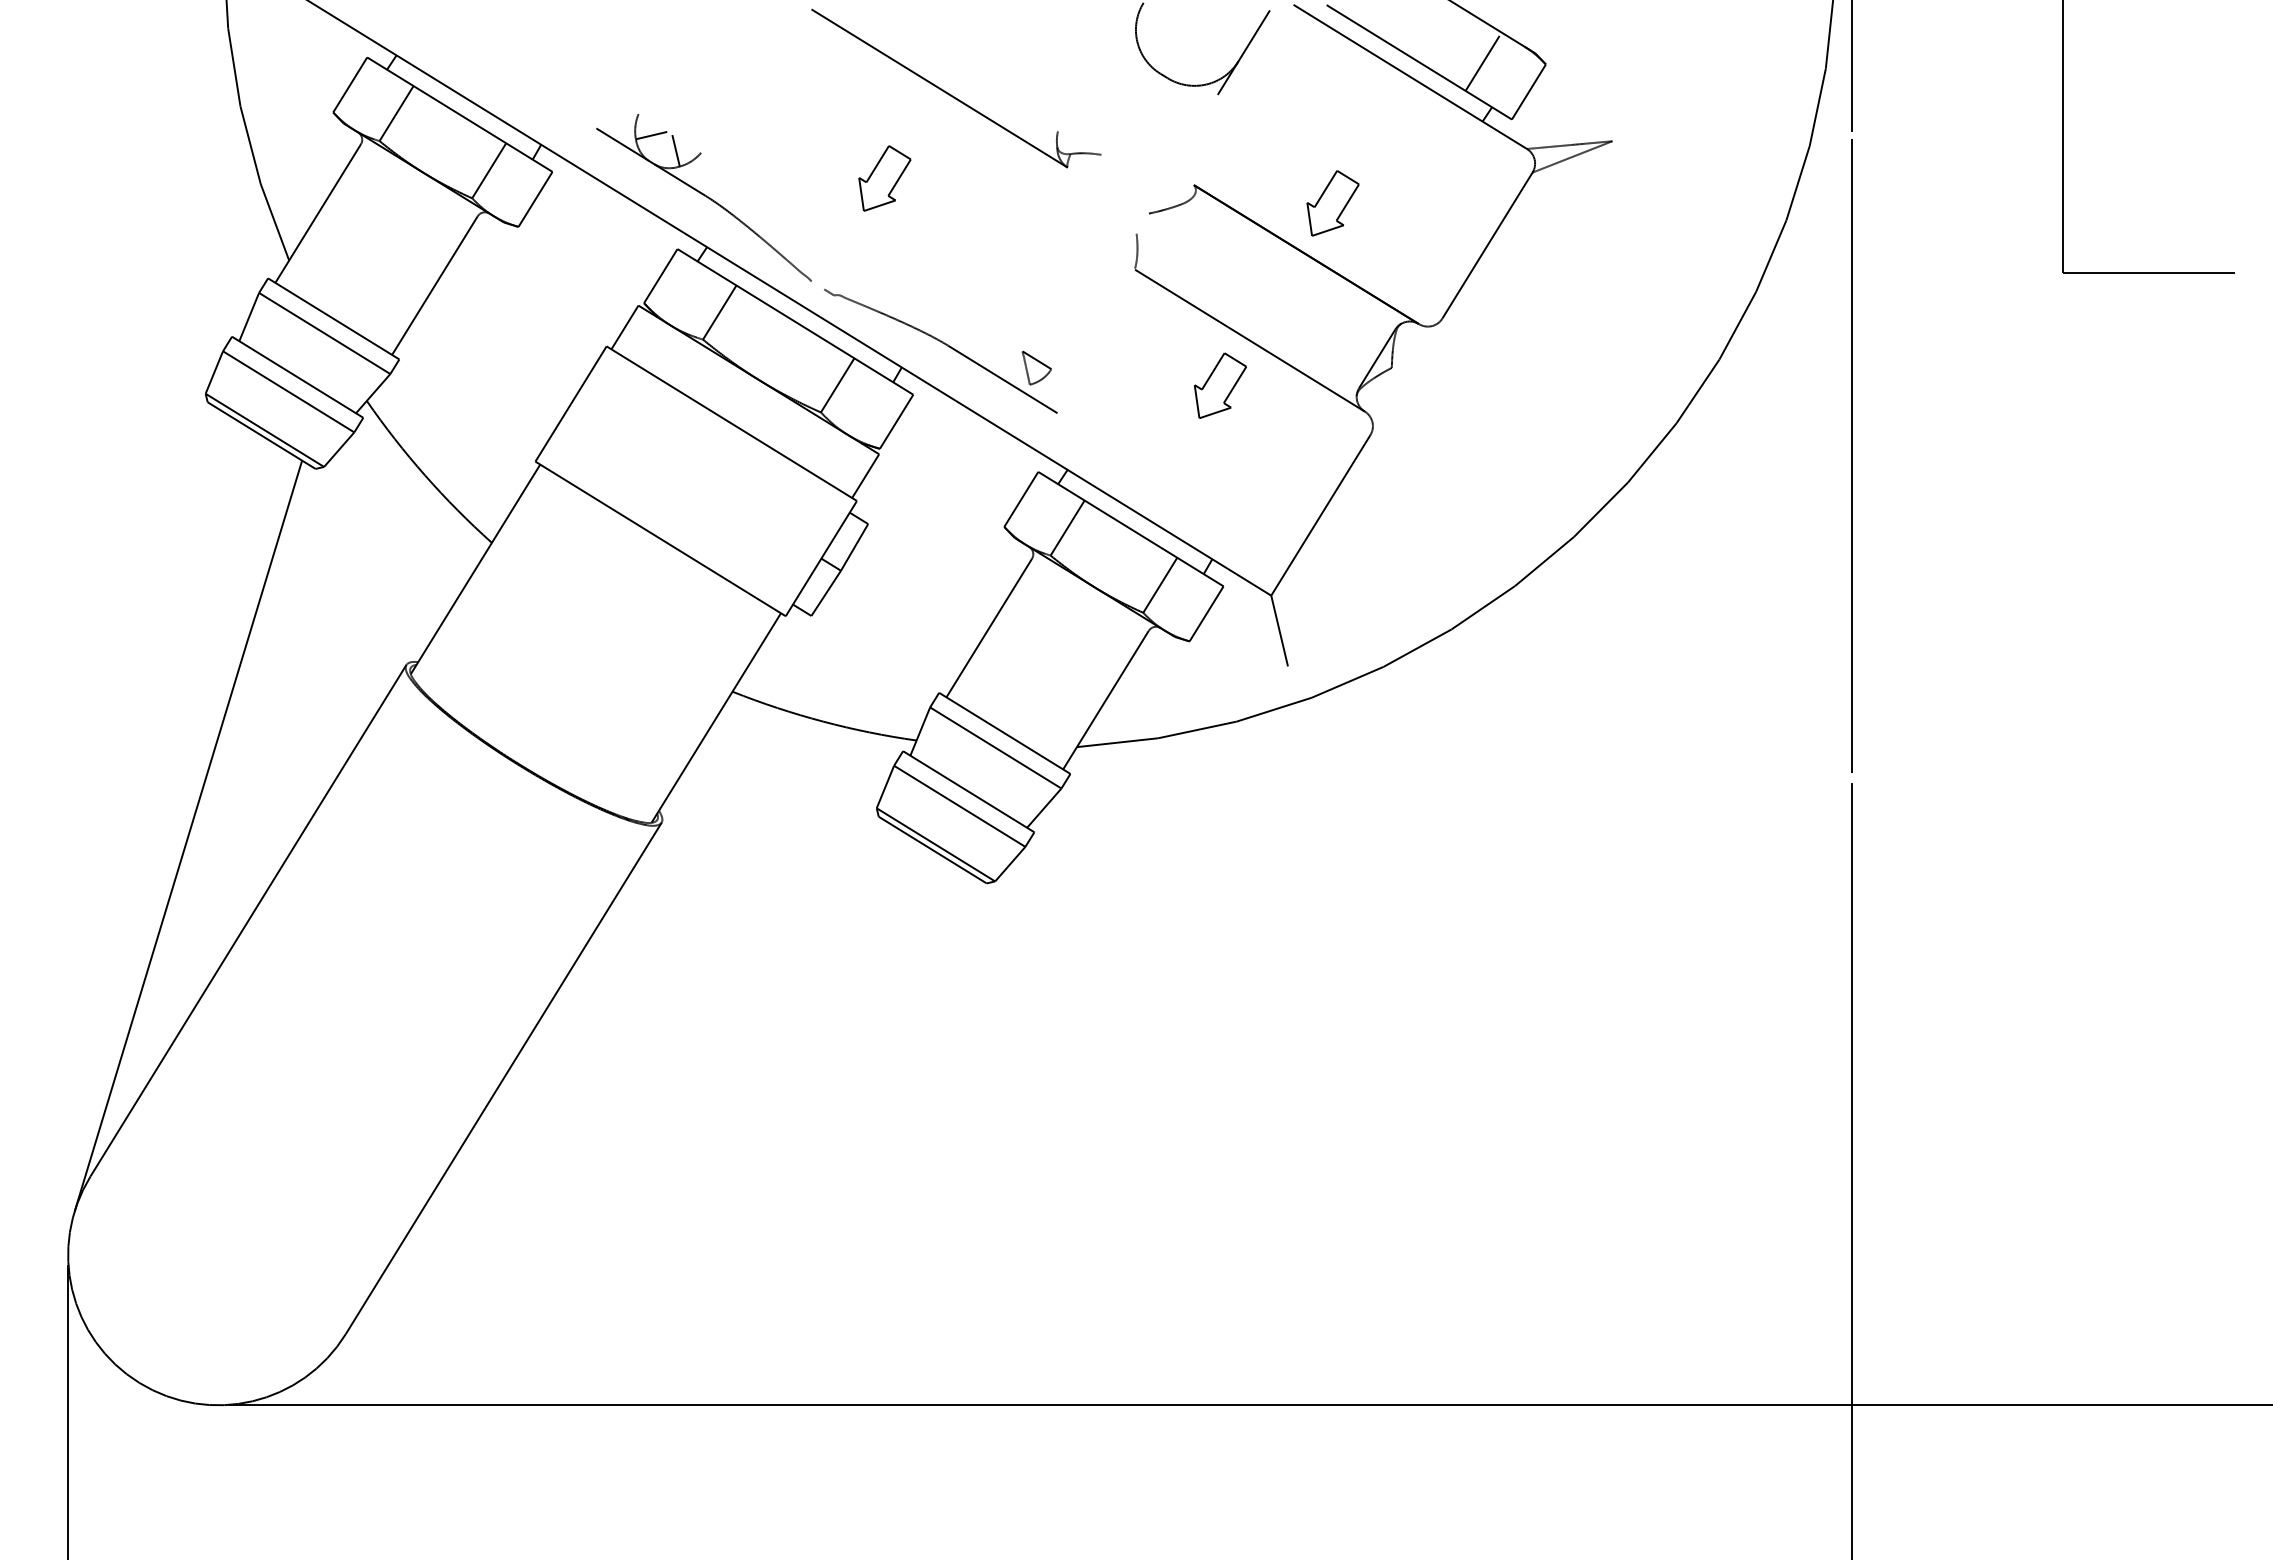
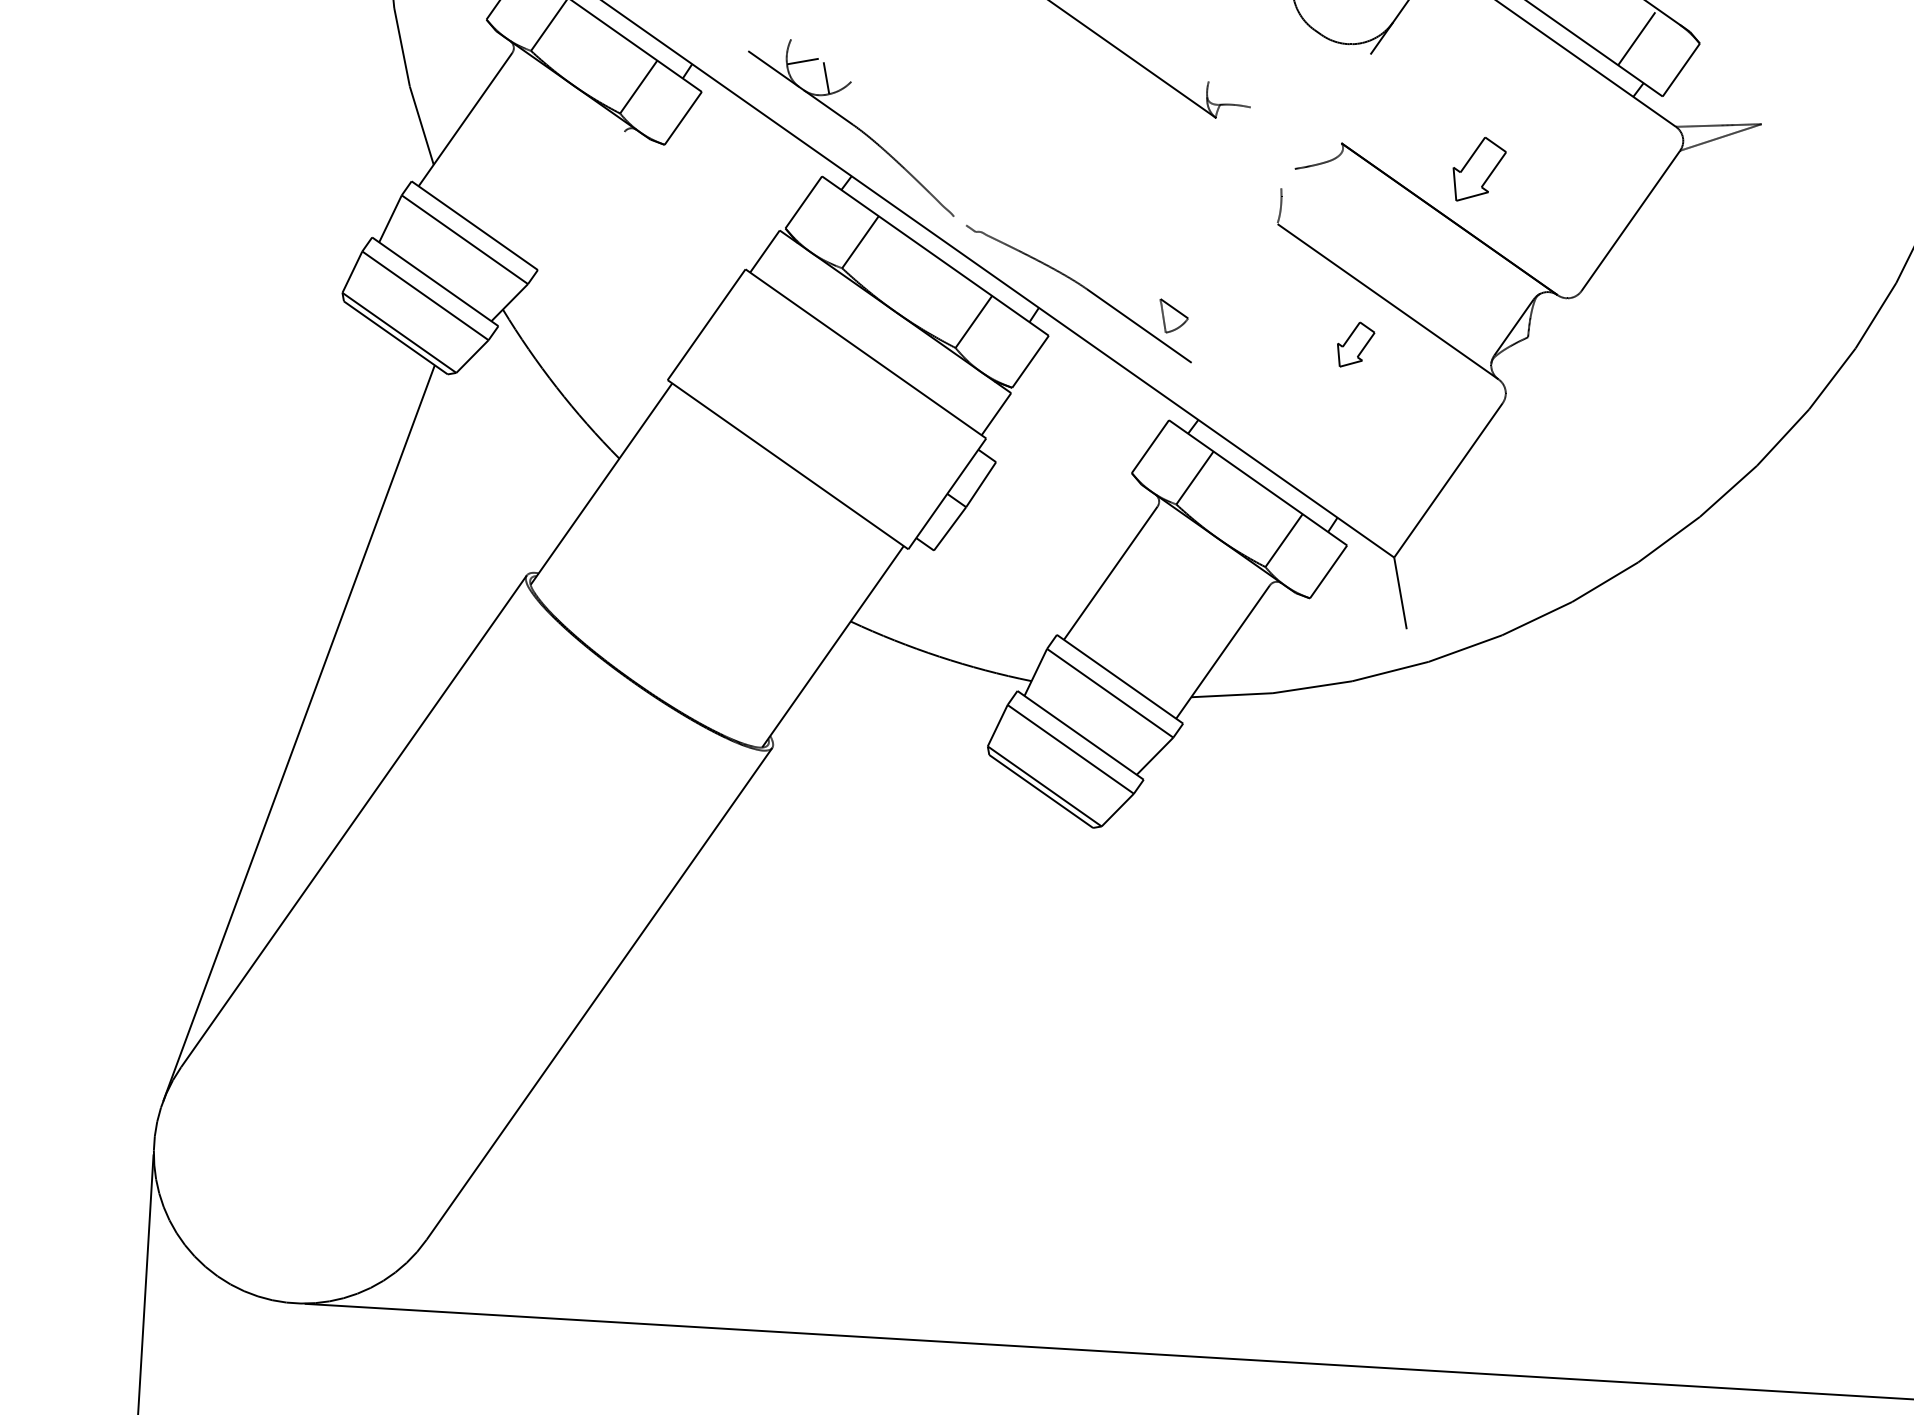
part: (884, 178) -> (1032, 118), removed
line: (434, 285) -> (577, 198), removed
part: (1219, 385) -> (1355, 344), size x0.7

